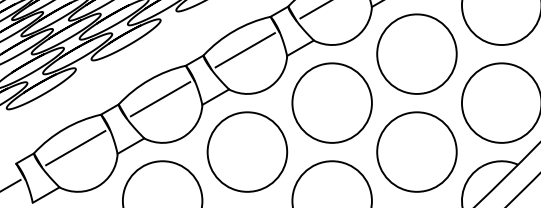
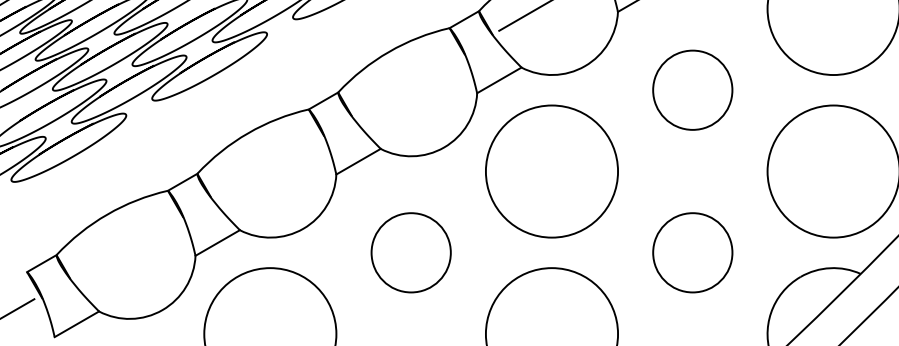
line: (244, 50) -> (406, 84), removed
circle: (416, 53) -> (692, 89), size x0.6
line: (160, 99) -> (266, 165), removed
line: (75, 148) -> (125, 246), removed
circle: (247, 151) -> (411, 251), size x0.6
circle: (416, 151) -> (692, 251), size x0.6

